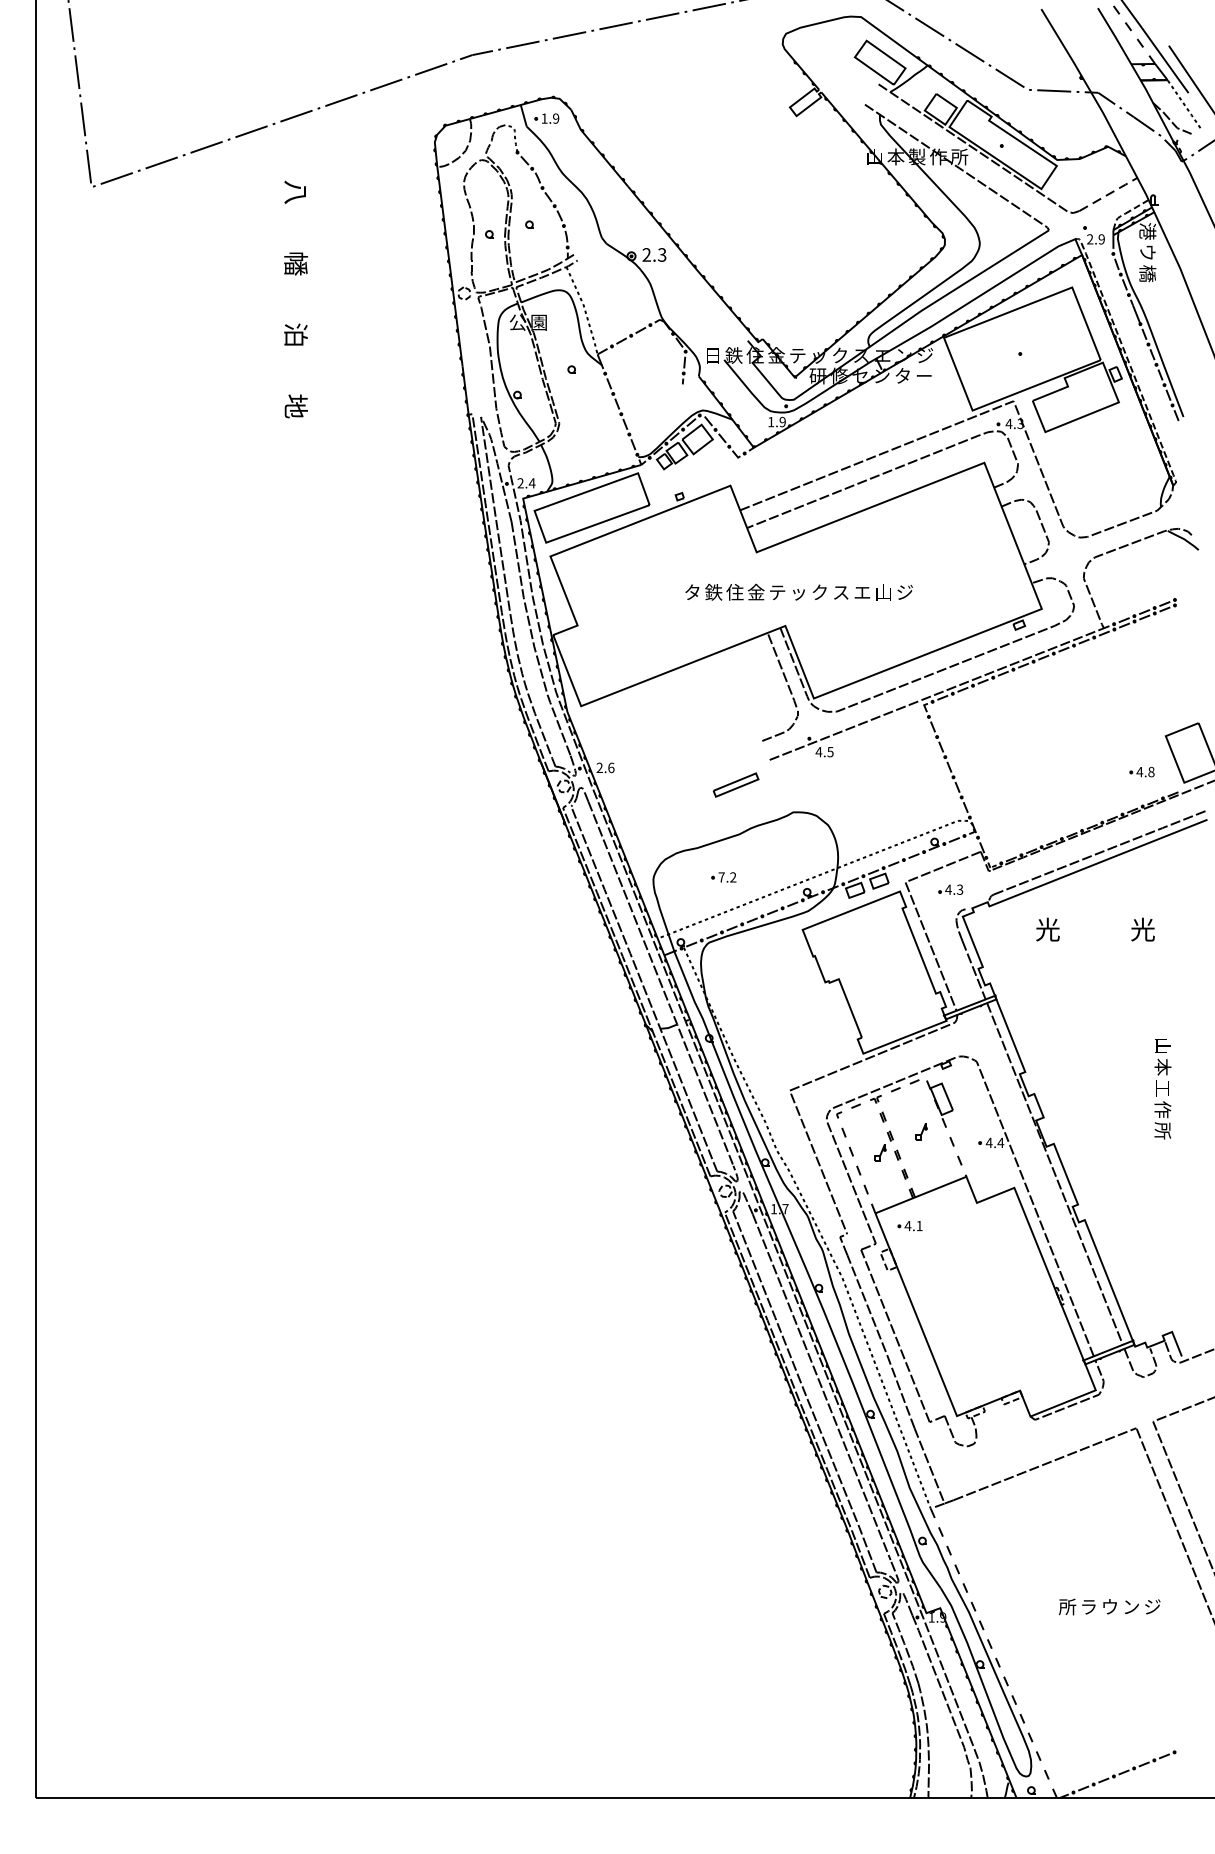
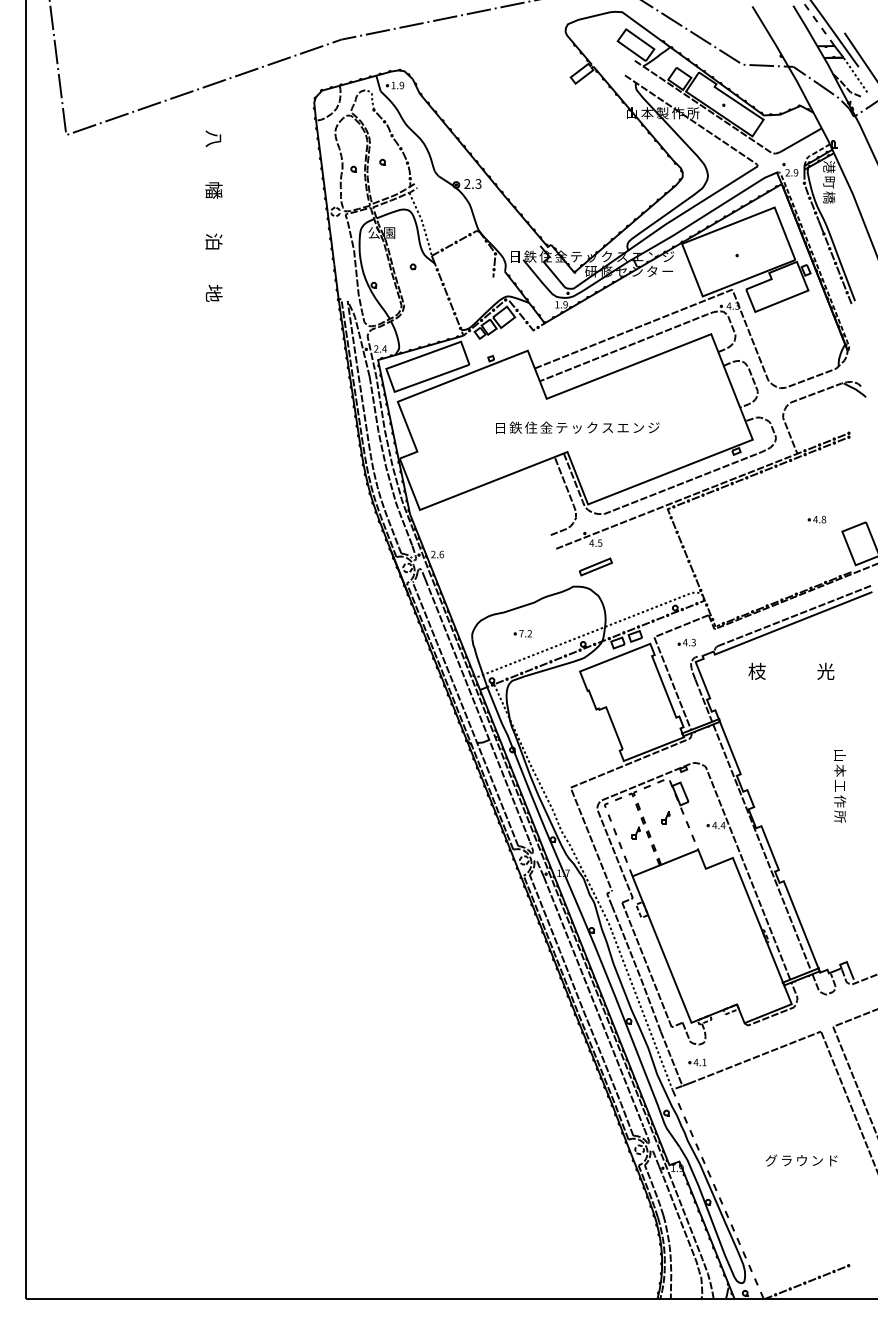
line: (1109, 194) -> (801, 140), dashed -> solid
text: (1146, 252) -> (828, 182), ウ -> 町
text: (692, 591) -> (500, 427), タ -> 日
text: (883, 591) -> (638, 427), 山 -> ン
part: (1141, 771) -> (816, 519), moved
part: (736, 784) -> (596, 566), moved
text: (1047, 928) -> (756, 670), 光 -> 枝
part: (909, 1226) -> (697, 1062), moved
text: (1067, 1606) -> (771, 1160), 所 -> グ
text: (1152, 1606) -> (832, 1160), ジ -> ド

